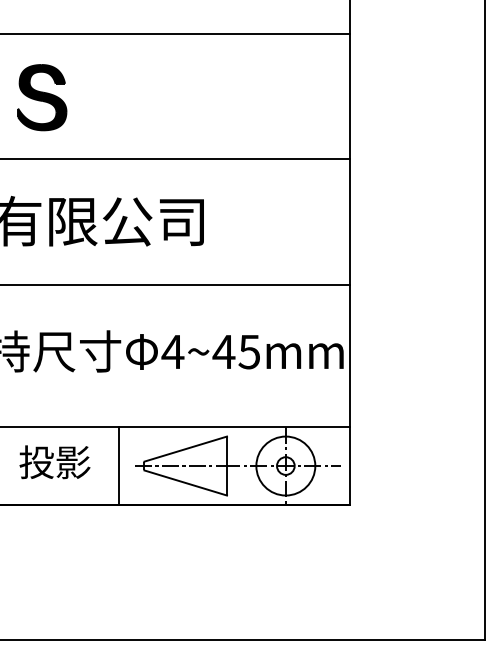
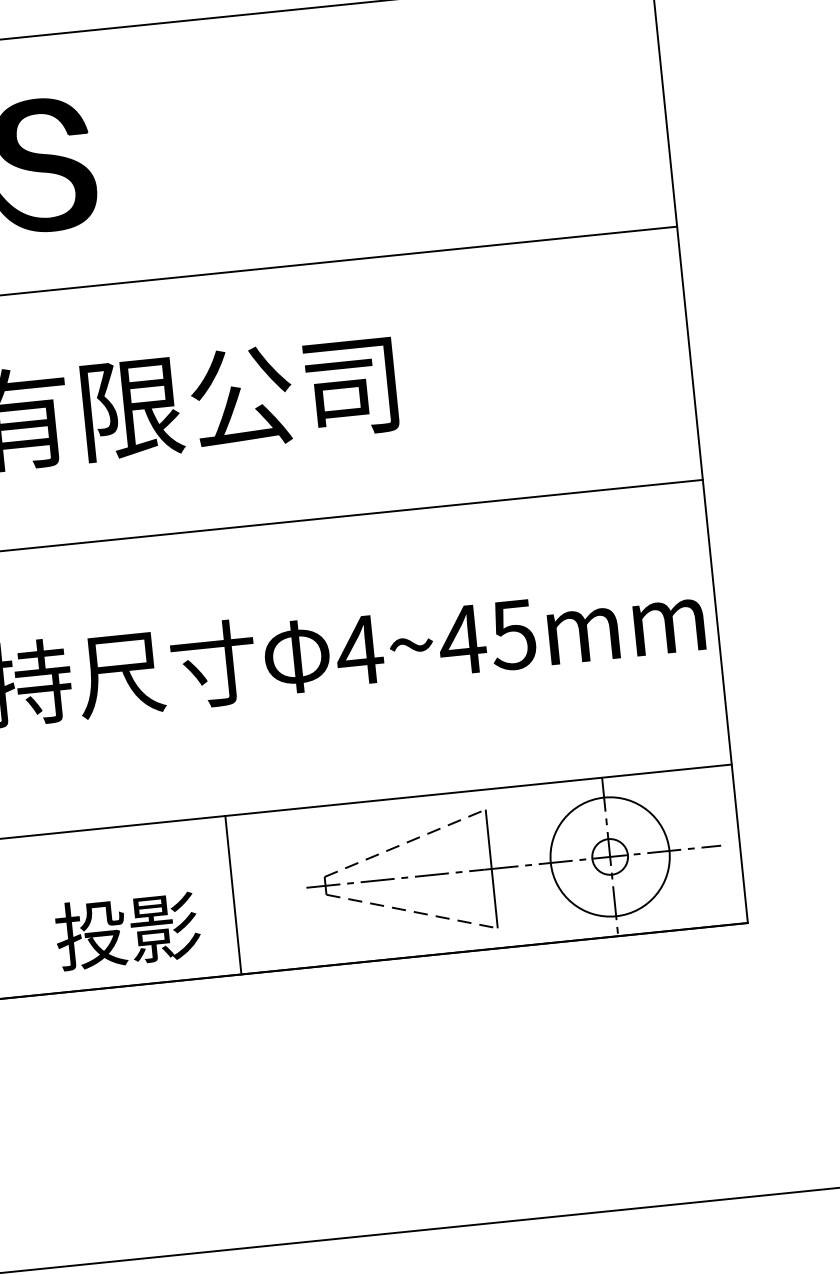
line: (186, 448) -> (406, 841), solid -> dashed
text: (54, 462) -> (126, 931), moved
line: (118, 465) -> (232, 894), moved
line: (186, 483) -> (413, 912), solid -> dashed

